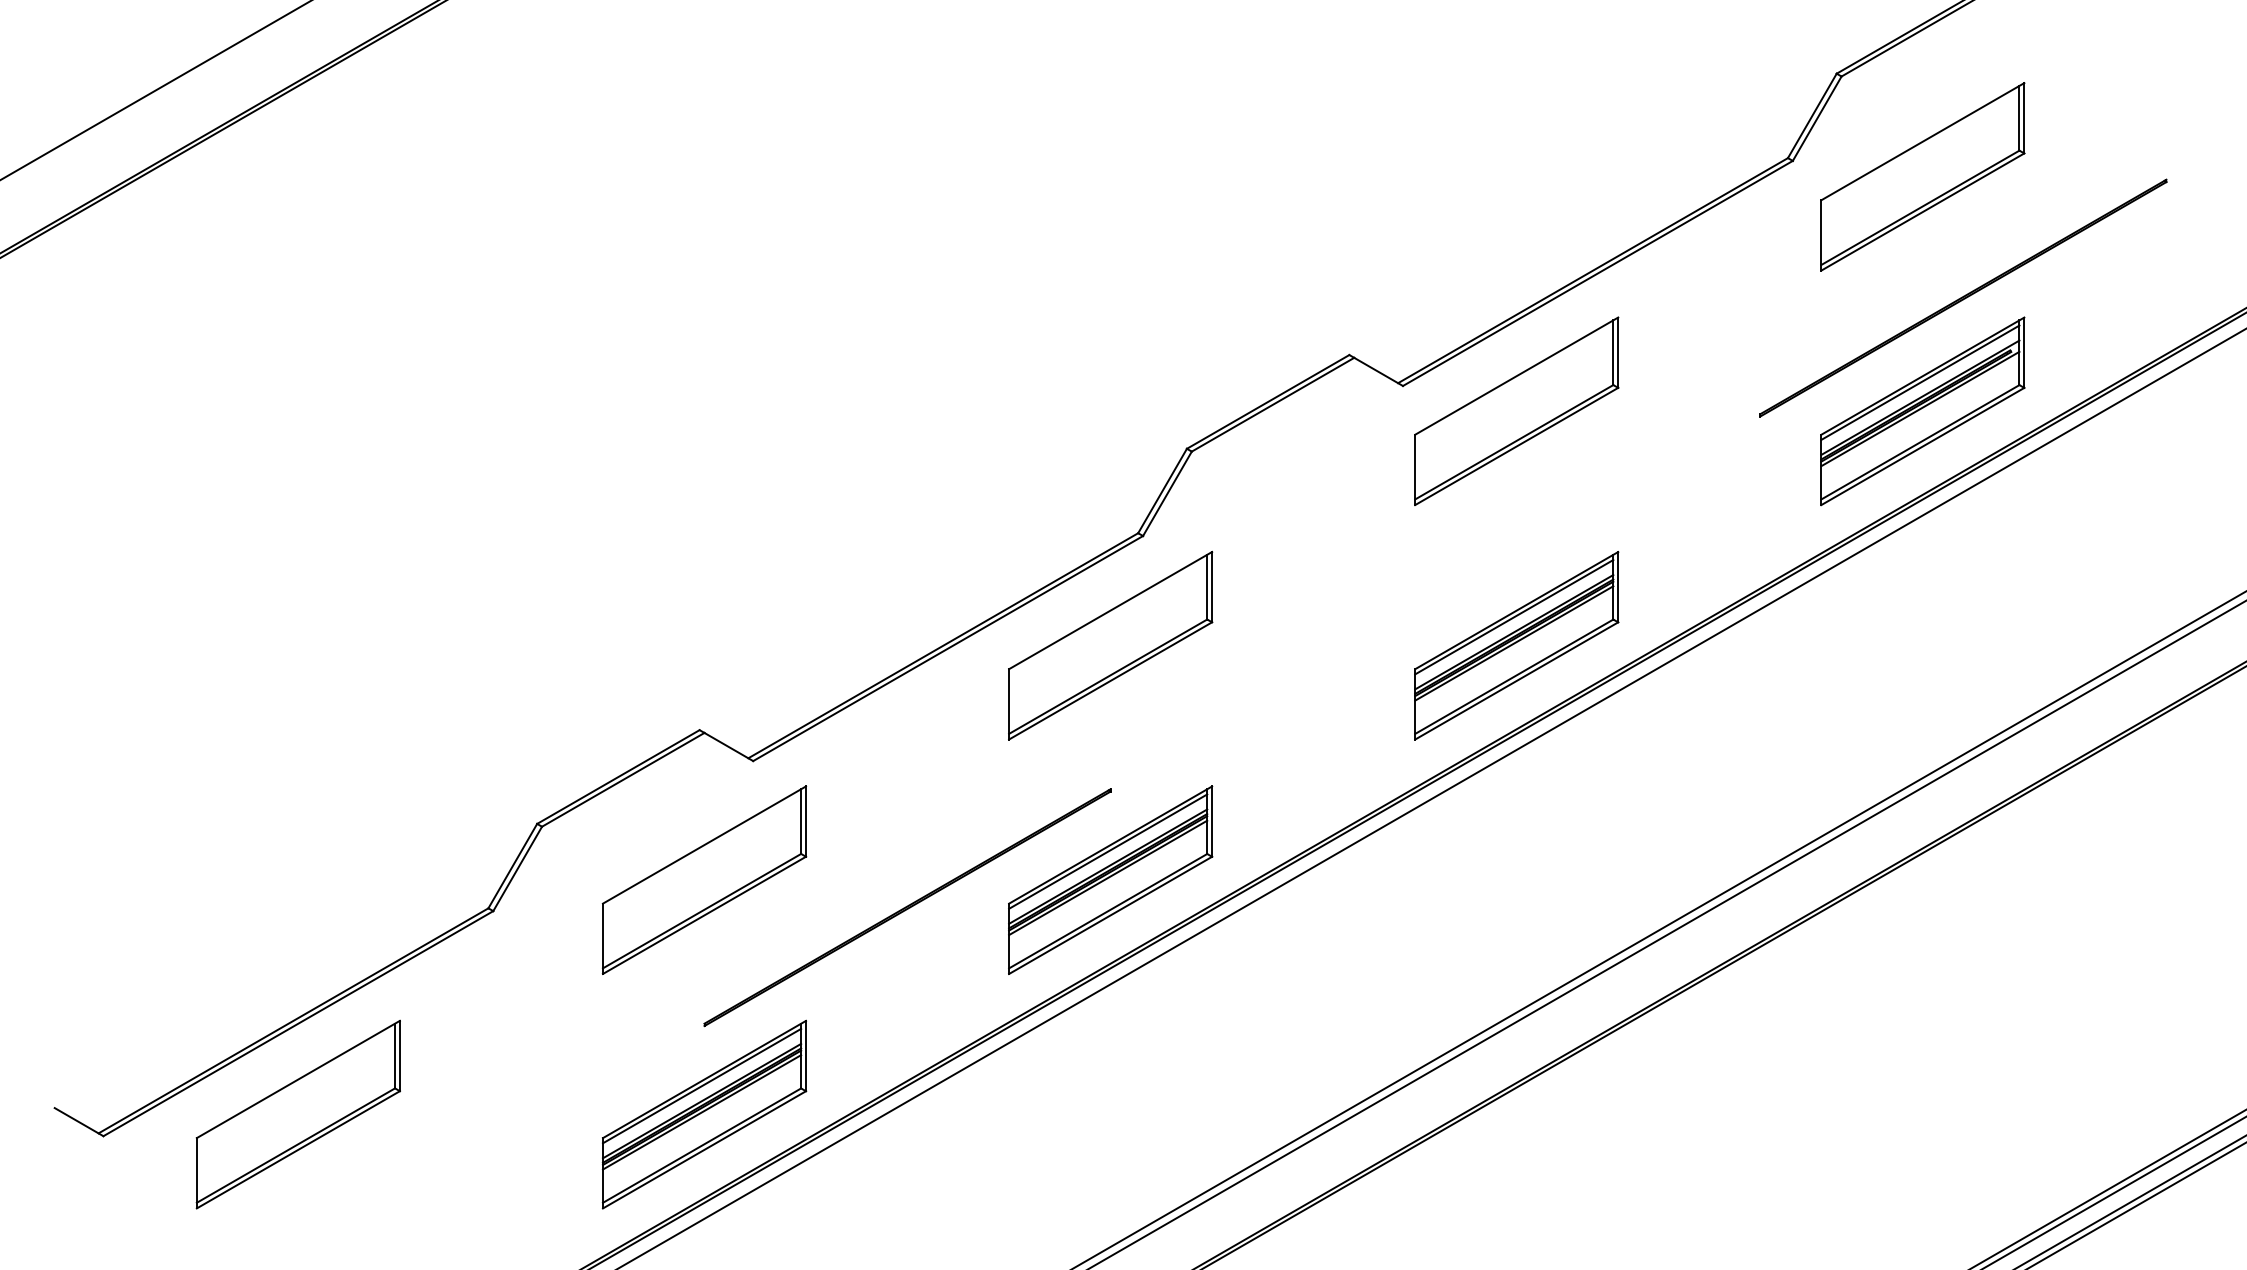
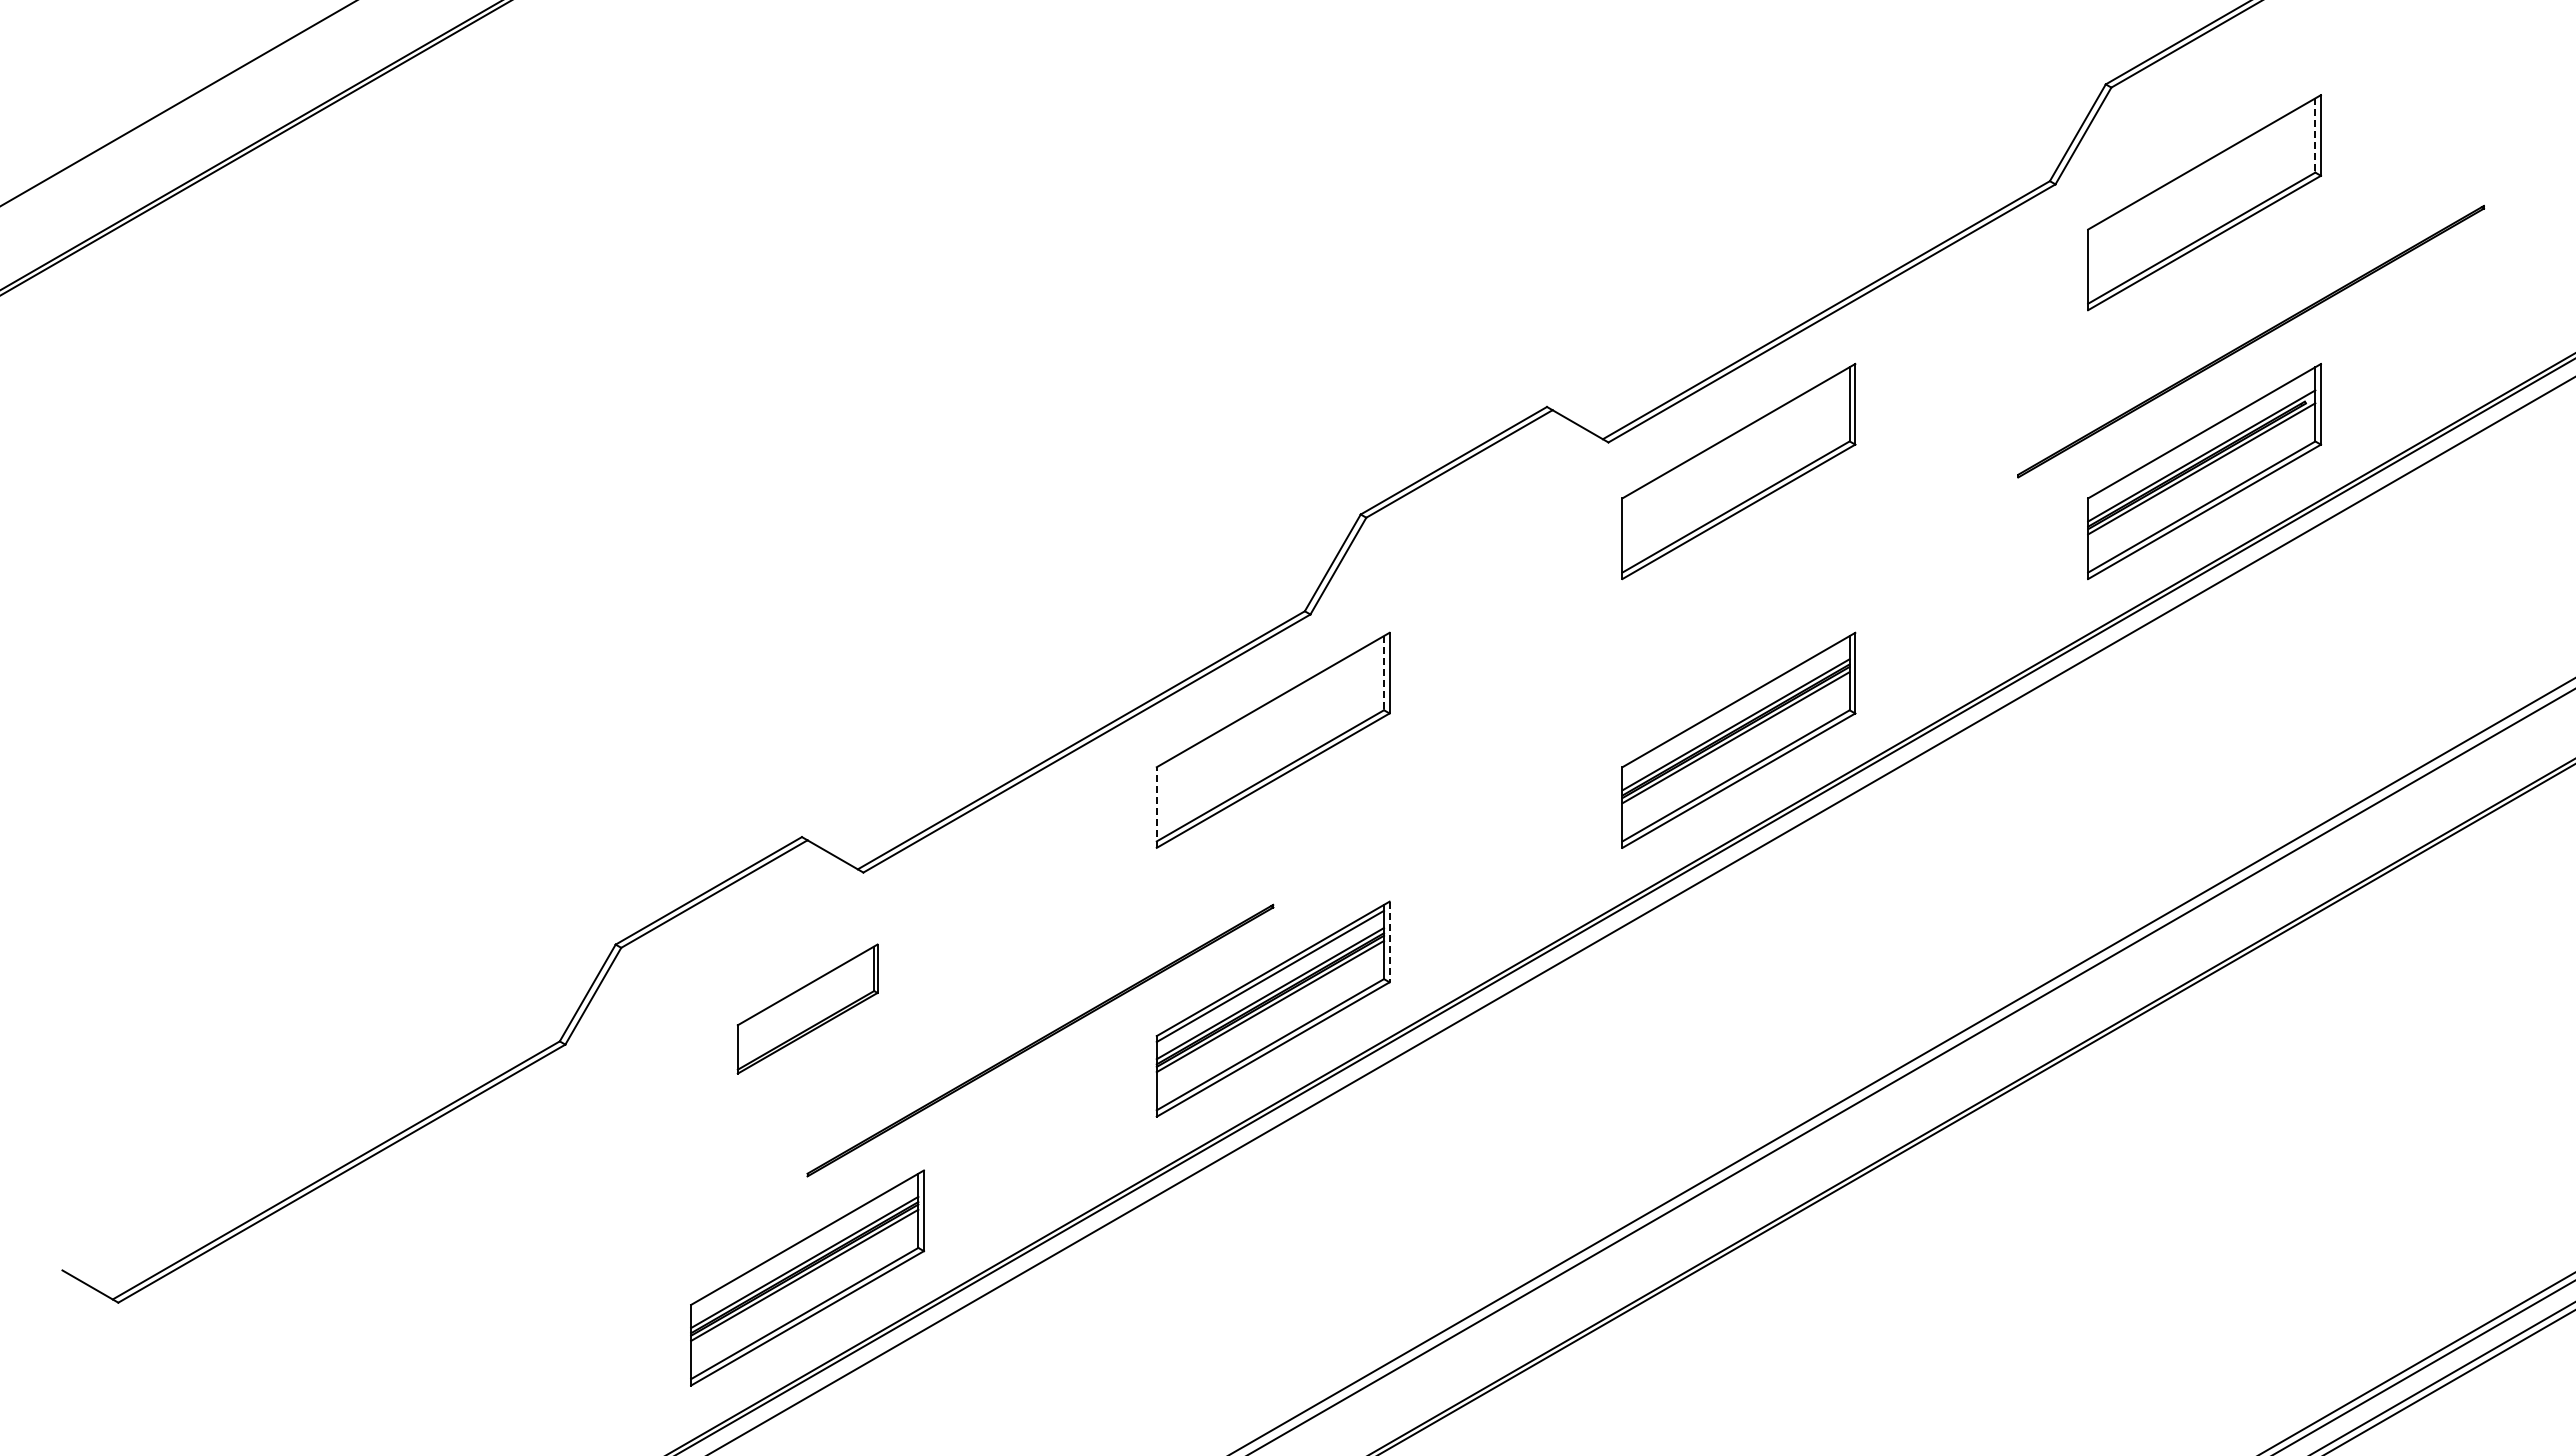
line: (2019, 118) -> (2315, 135), solid -> dashed
line: (1920, 382) -> (2201, 438), removed
line: (1207, 587) -> (1384, 673), solid -> dashed
line: (1513, 617) -> (1735, 707), removed
line: (1008, 704) -> (1156, 807), solid -> dashed
line: (1212, 822) -> (1389, 942), solid -> dashed
part: (704, 879) -> (807, 1008), size x0.6
line: (701, 1085) -> (804, 1244), removed
part: (298, 1114) -> (341, 1277), removed

